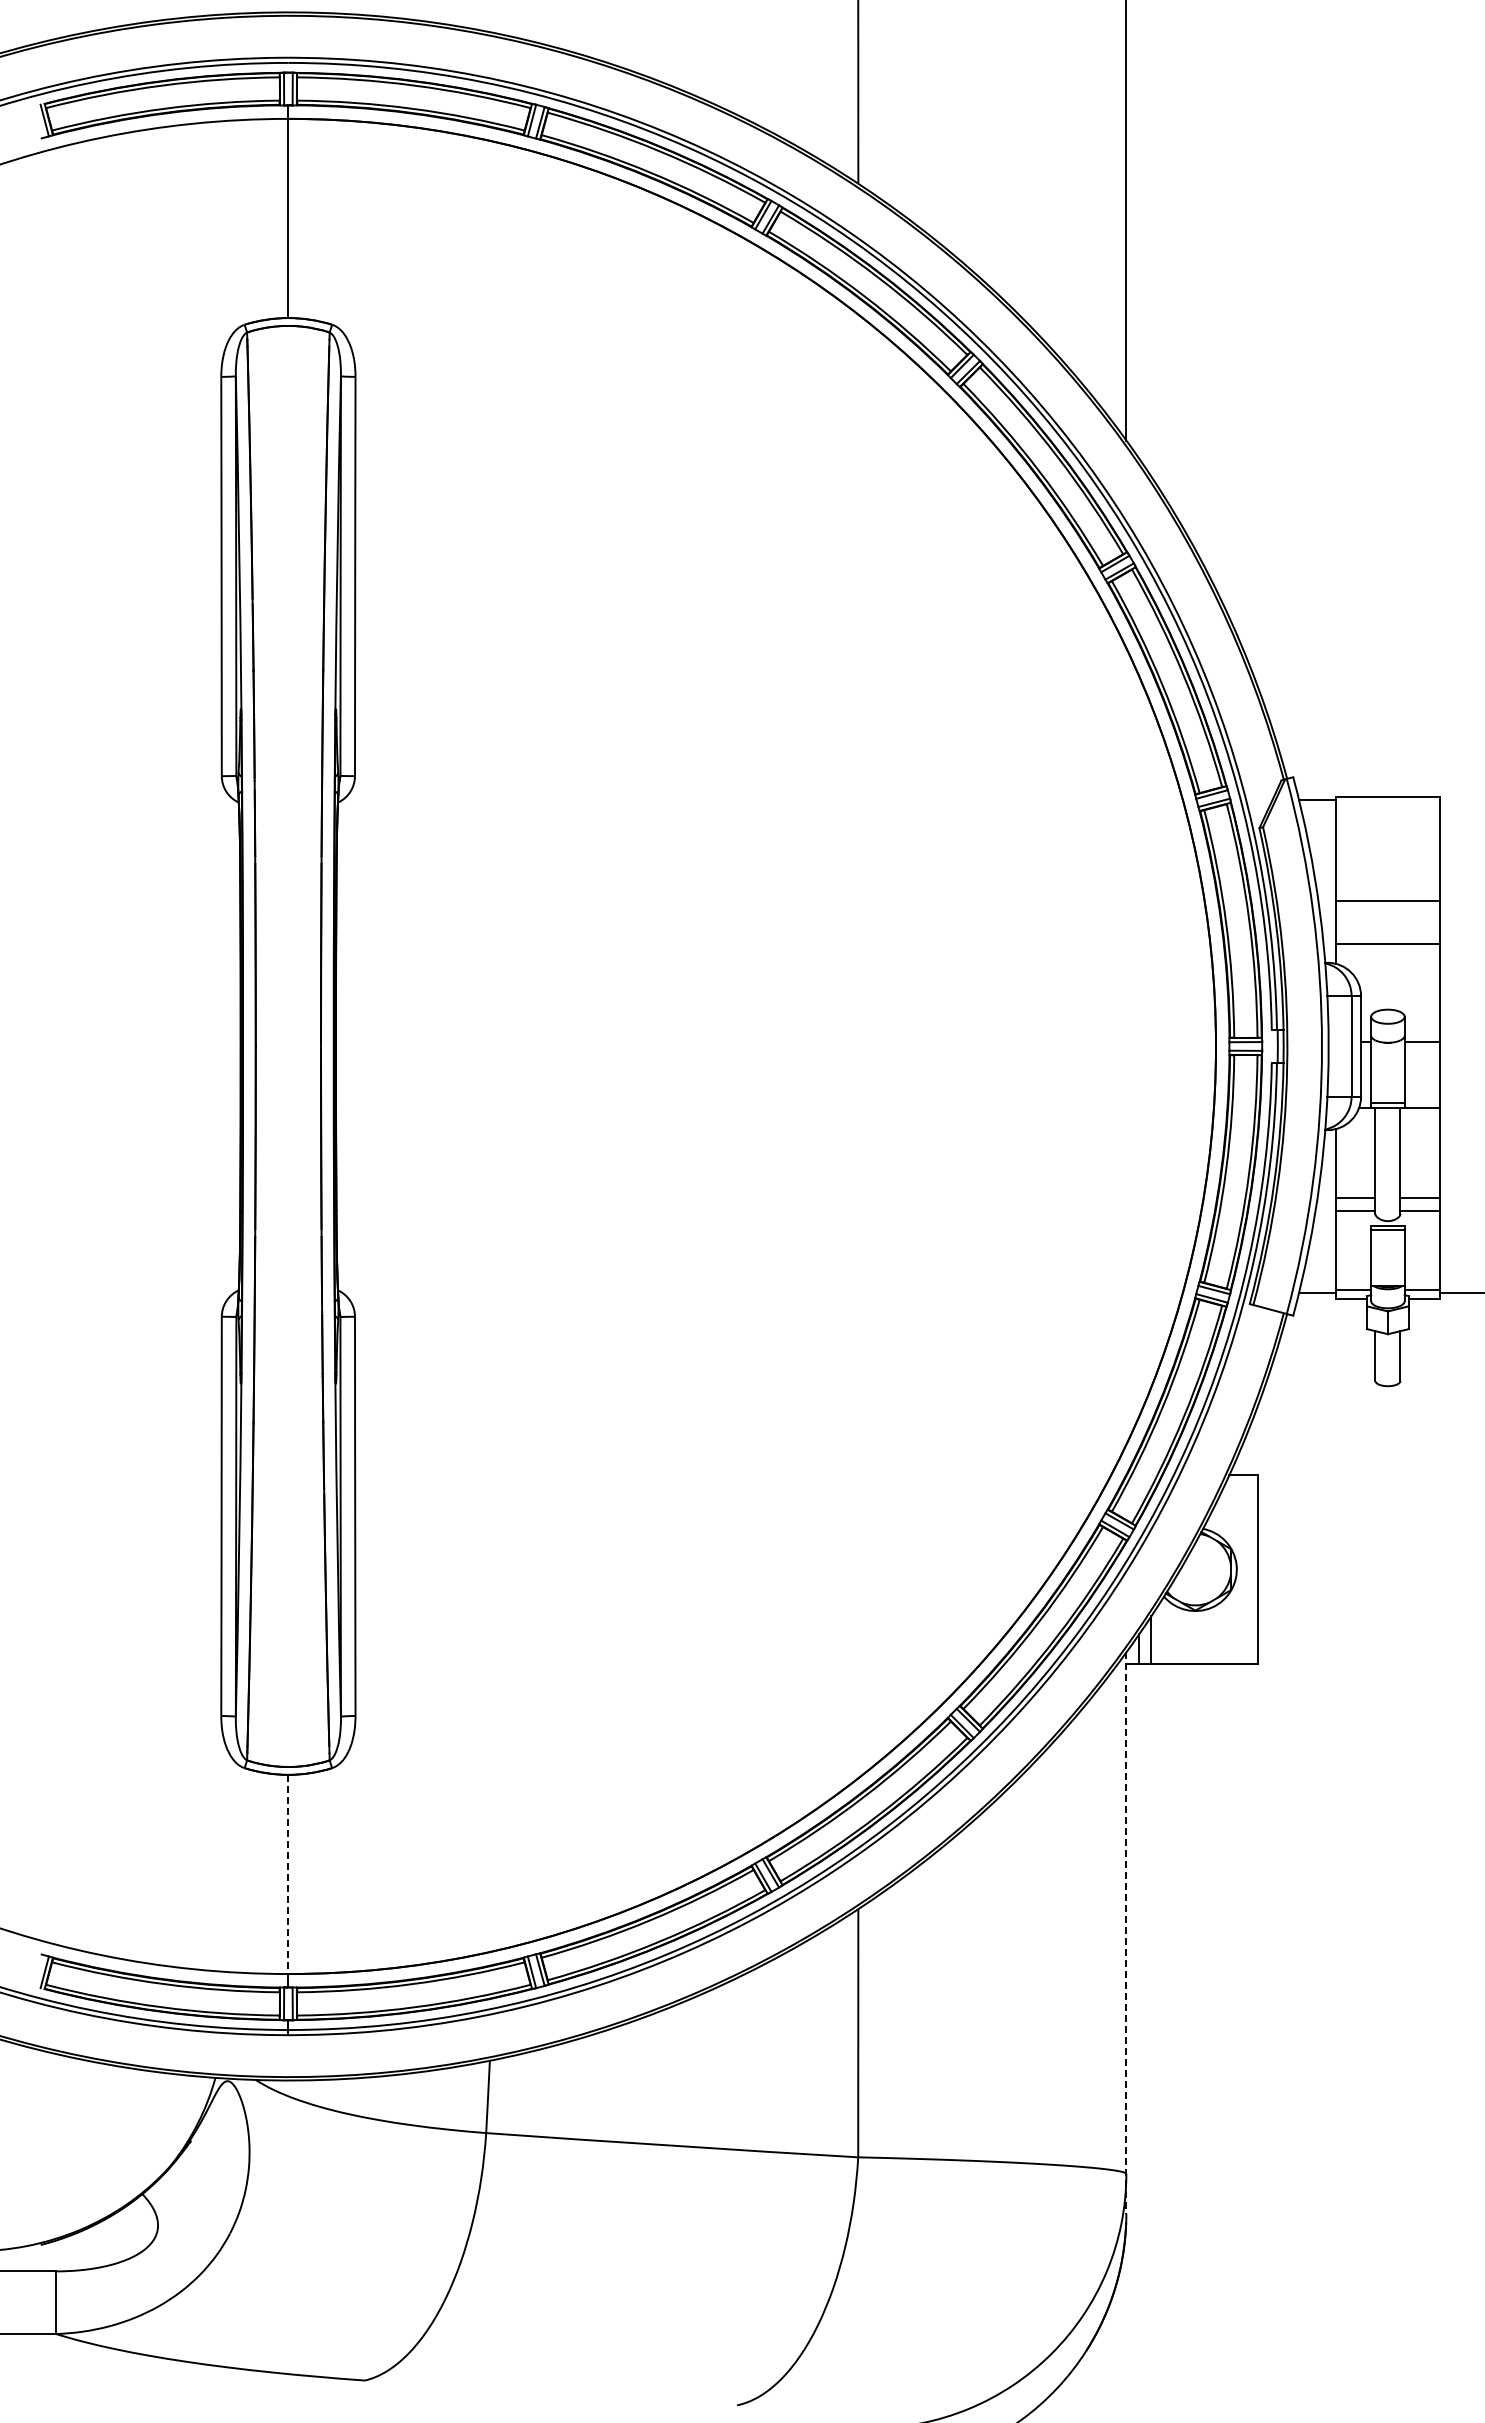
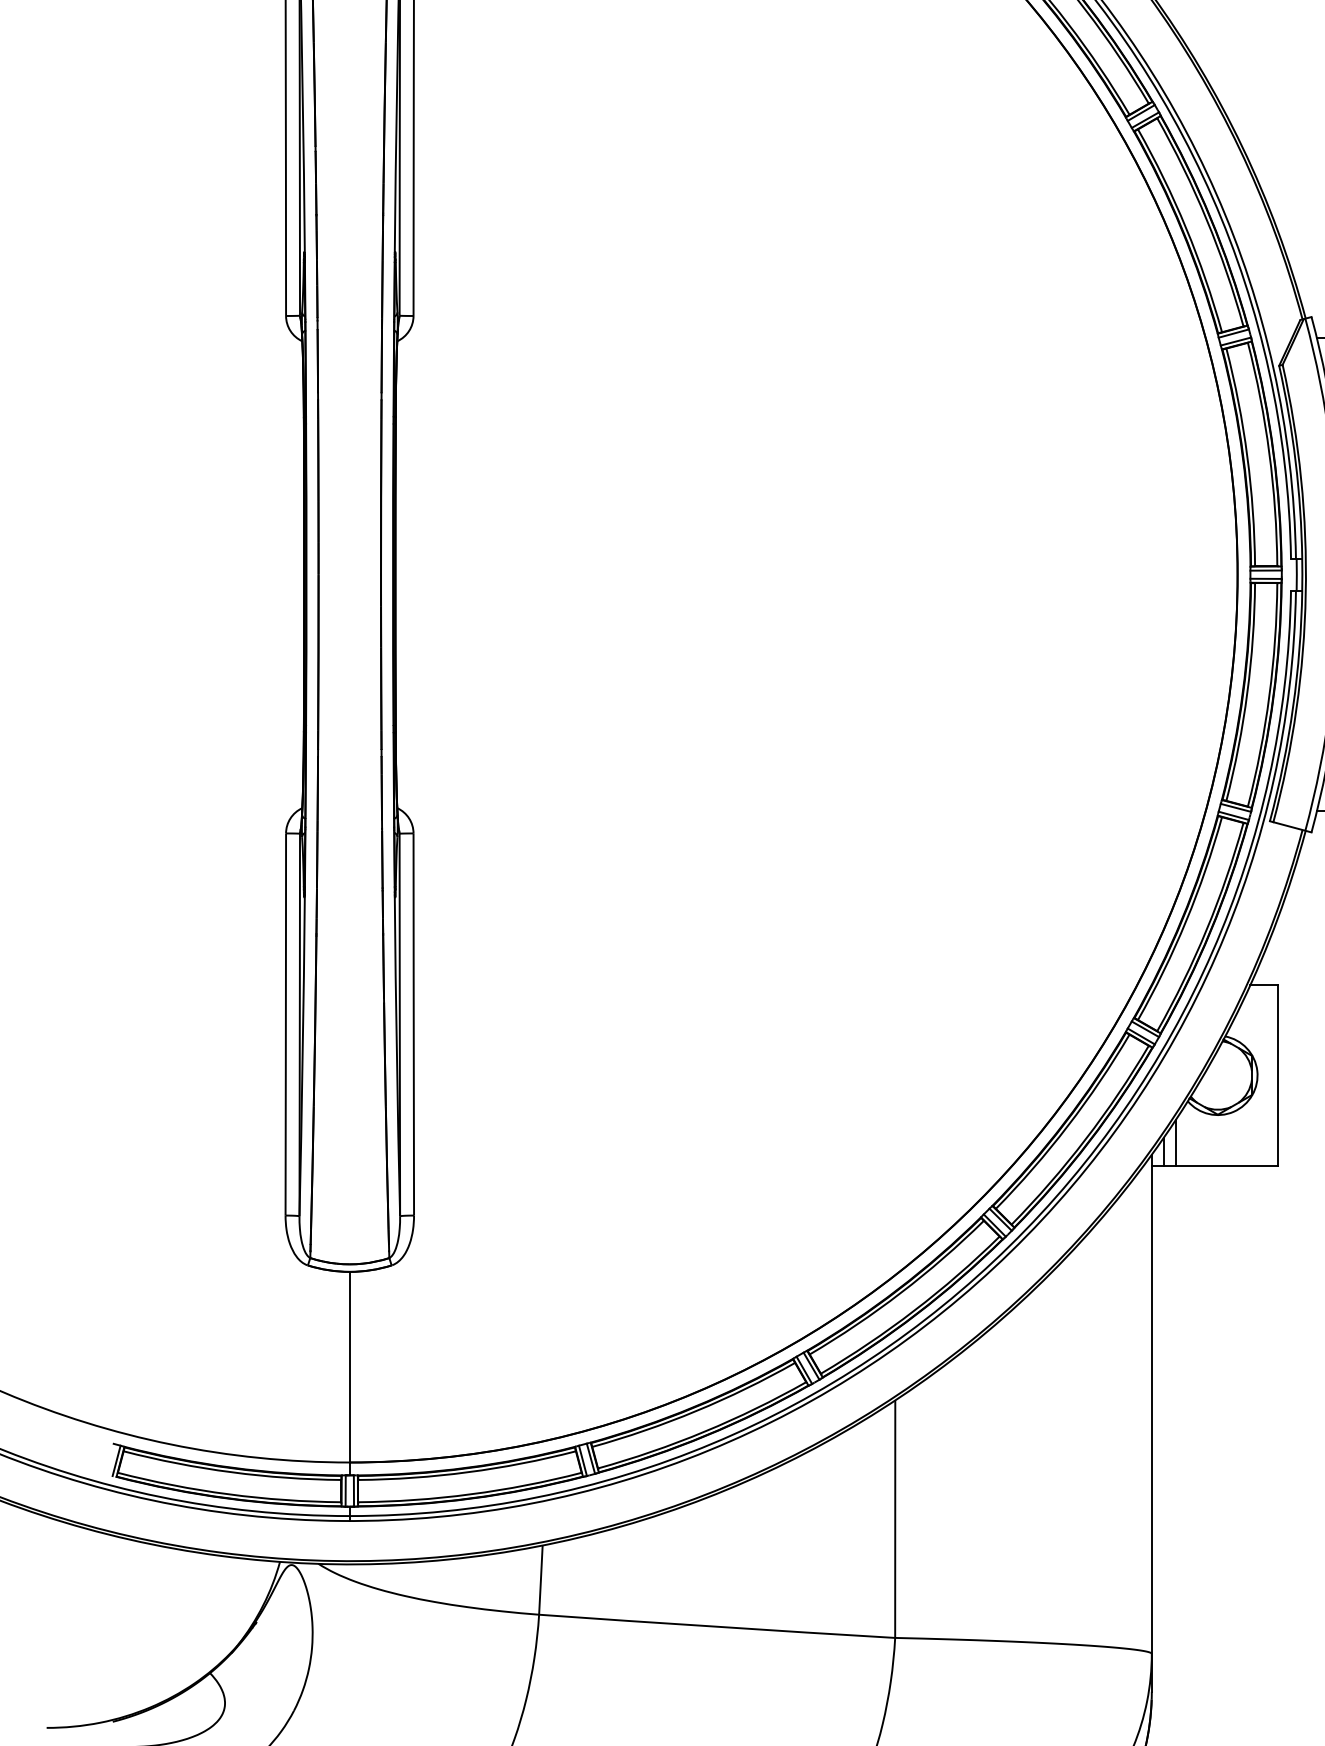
line: (288, 1874) -> (349, 1367), dashed -> solid
line: (1126, 1932) -> (1151, 1422), dashed -> solid

